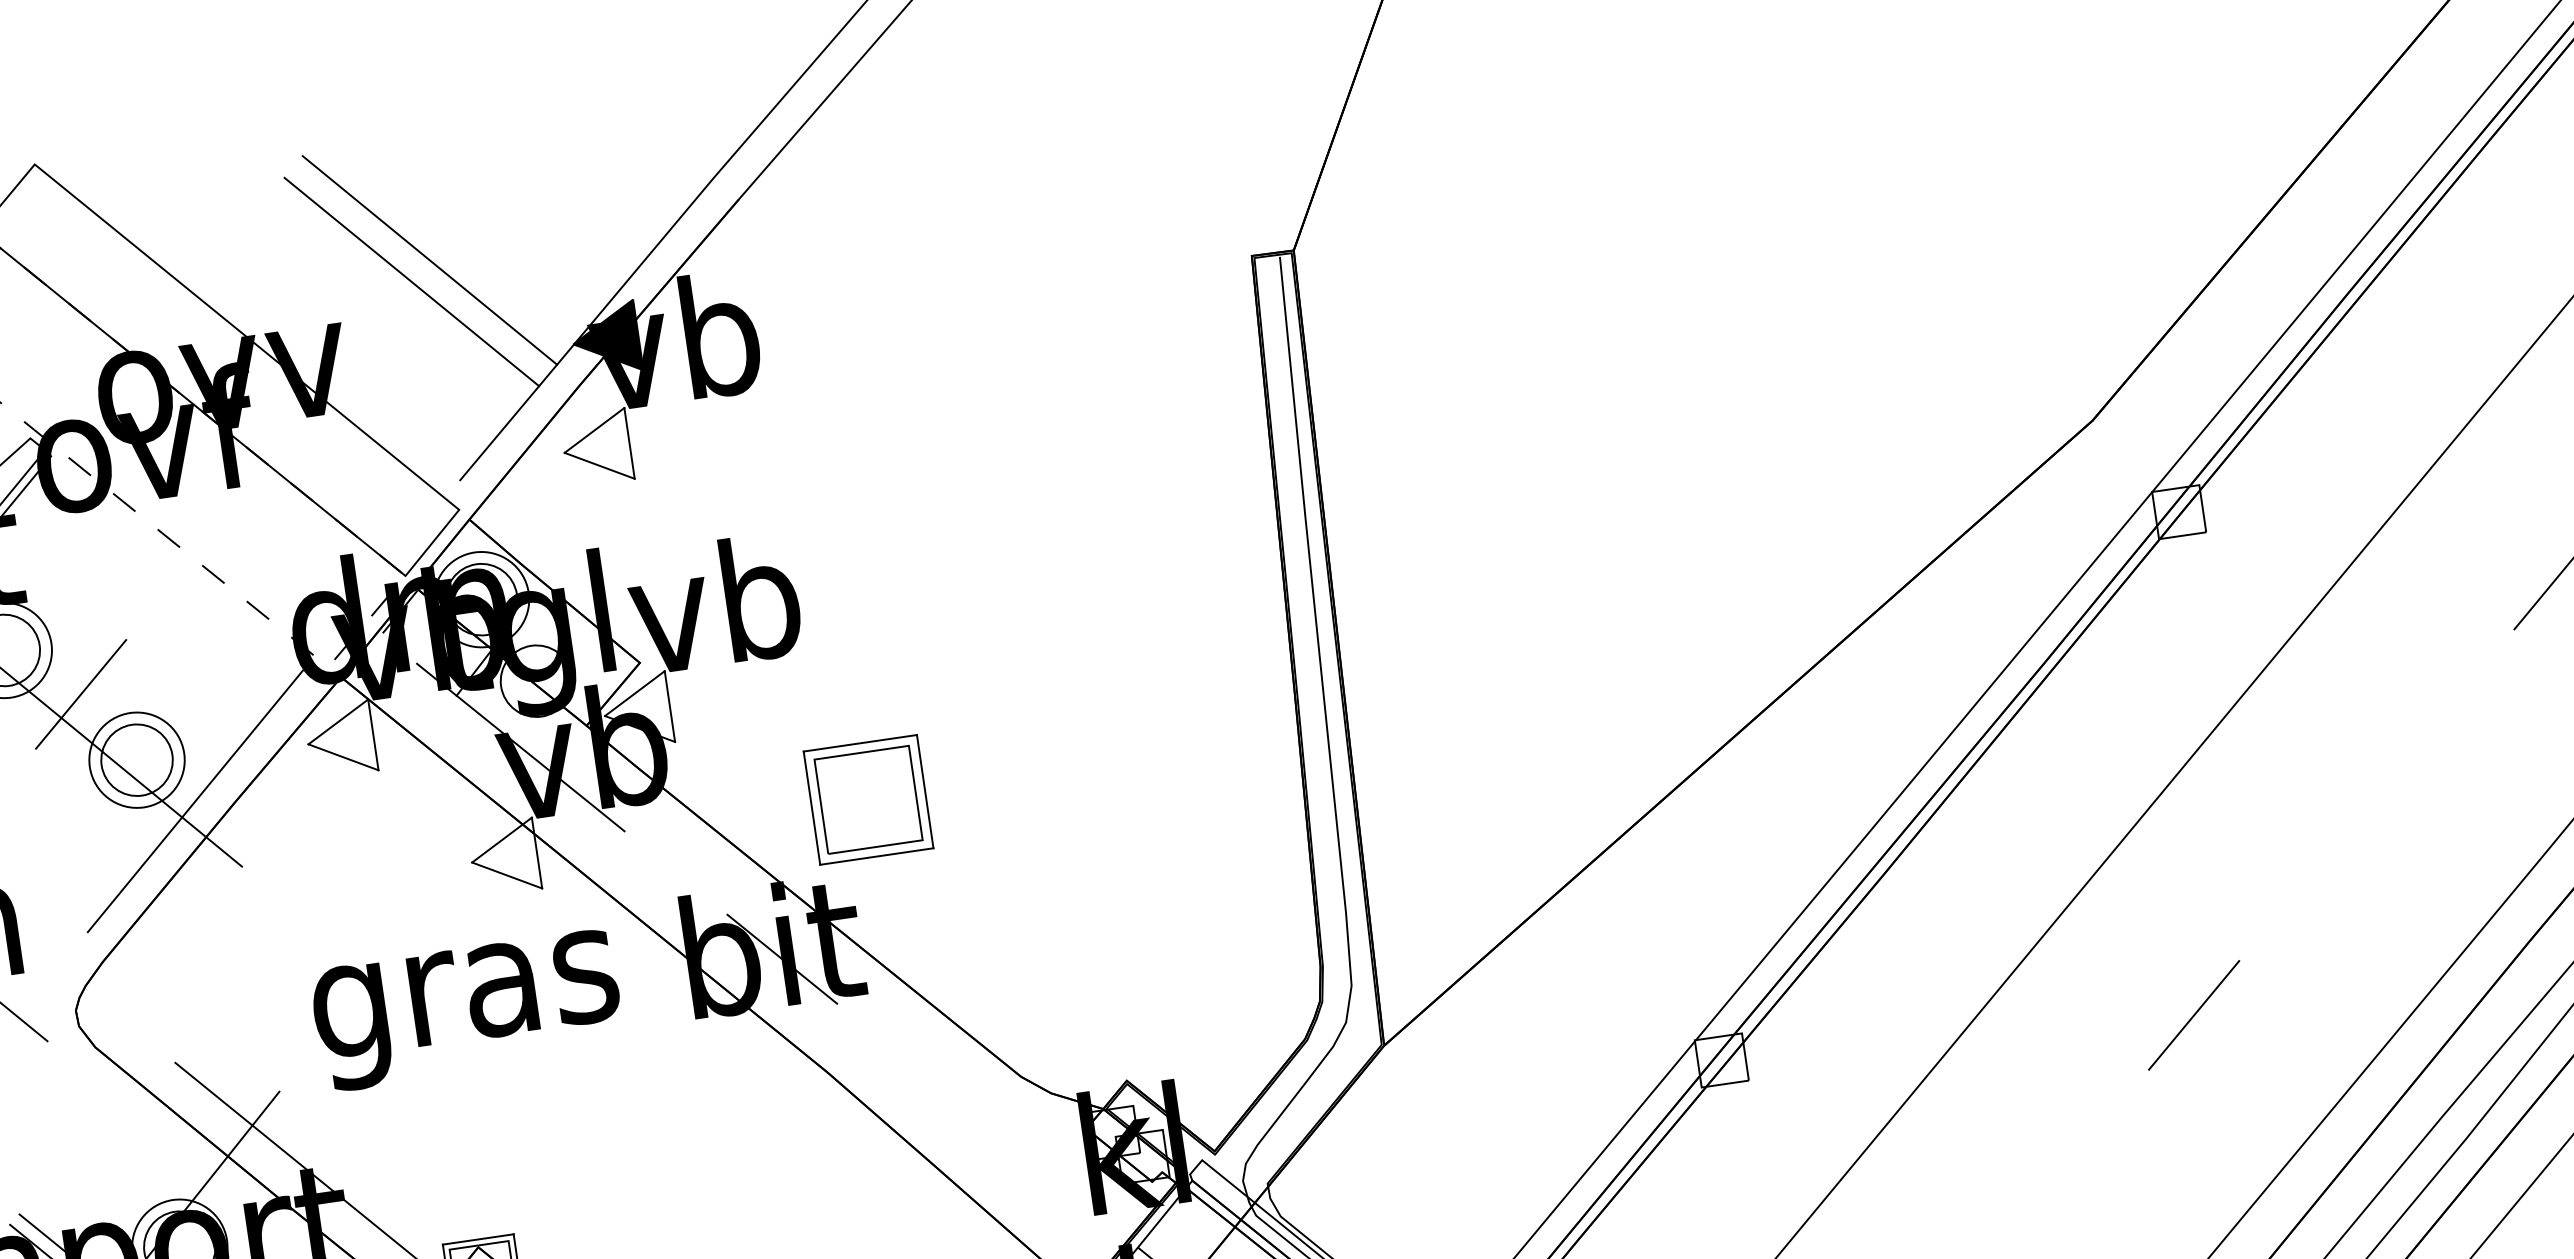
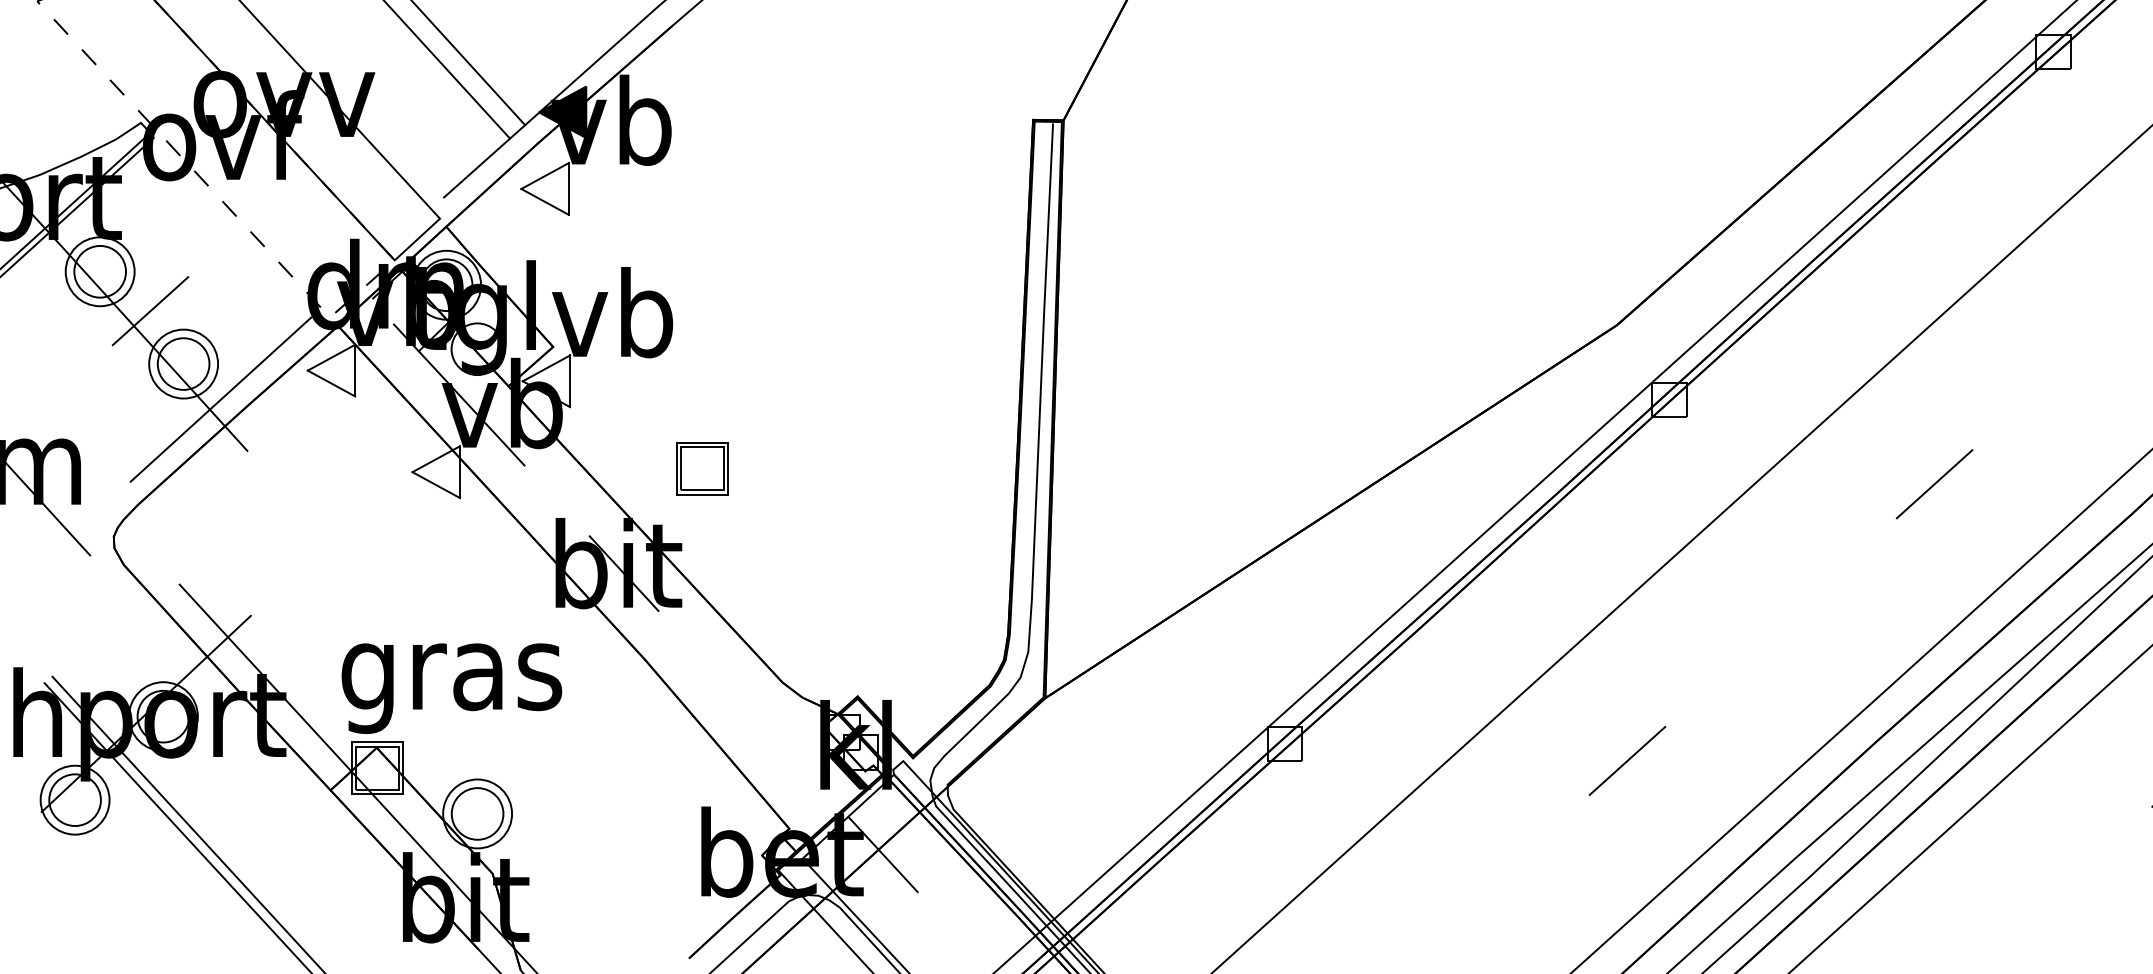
part: (868, 799) -> (702, 468), size x0.62
text: (467, 1010) -> (451, 688), moved

